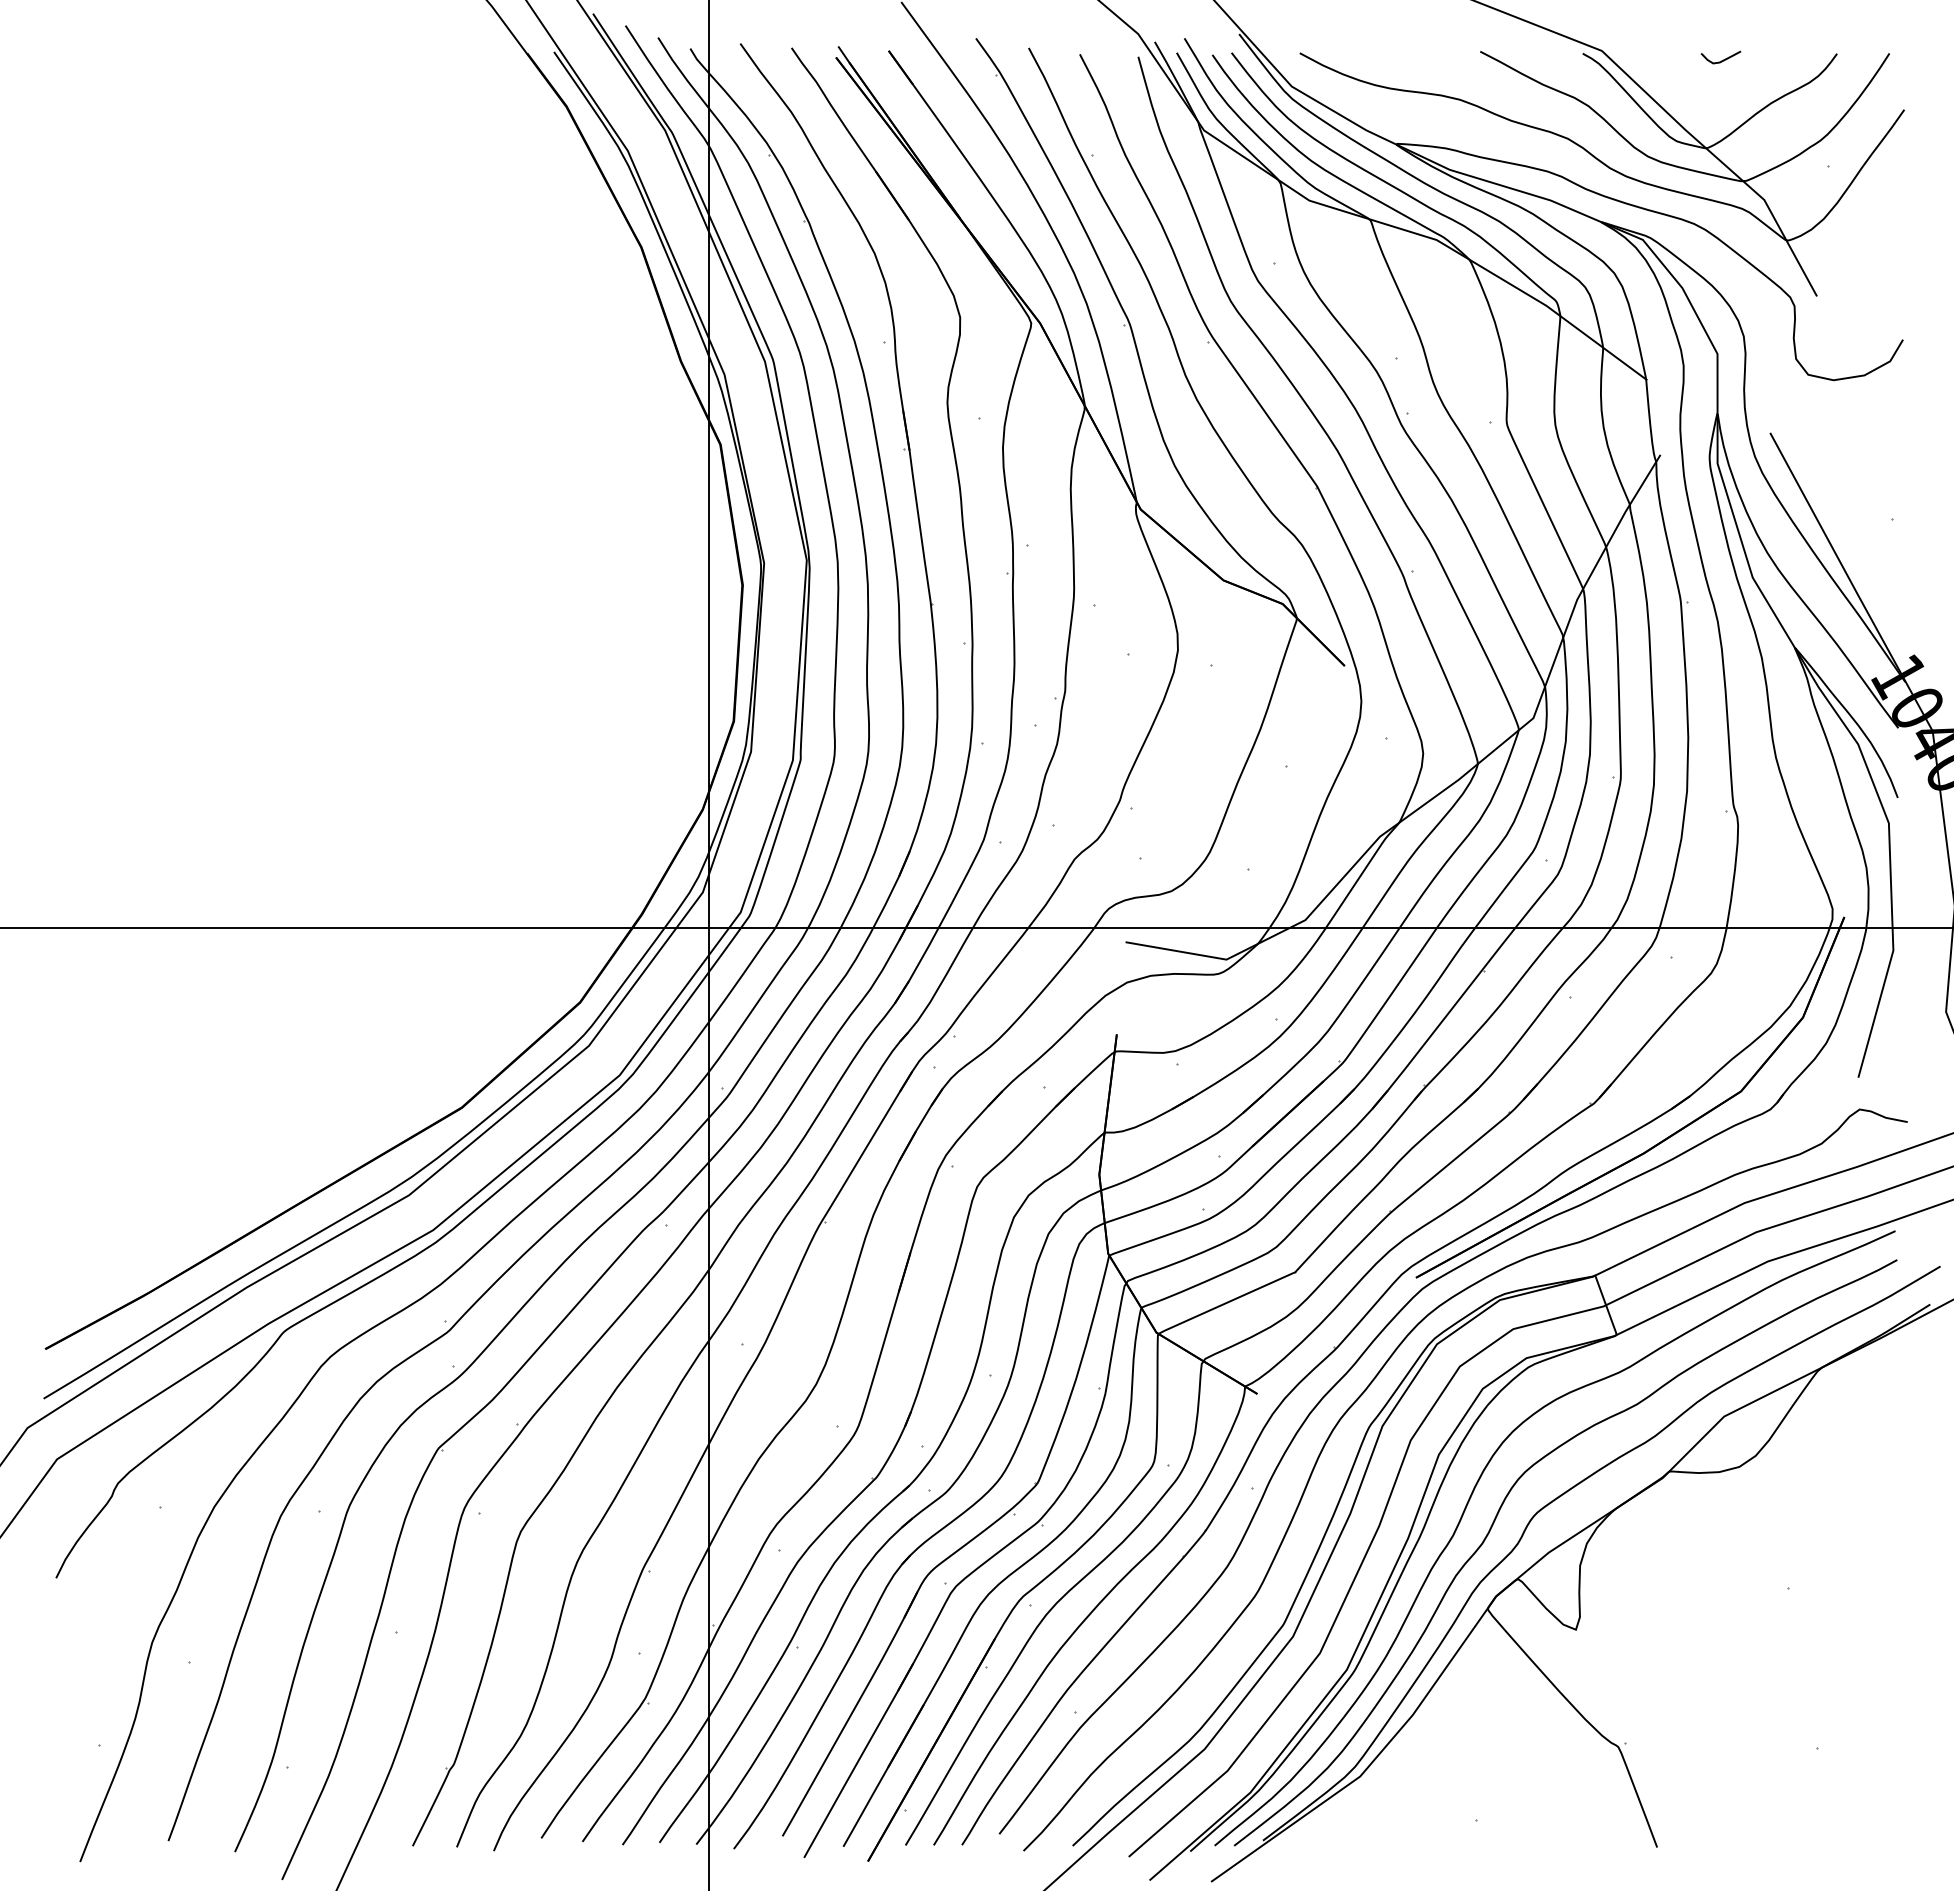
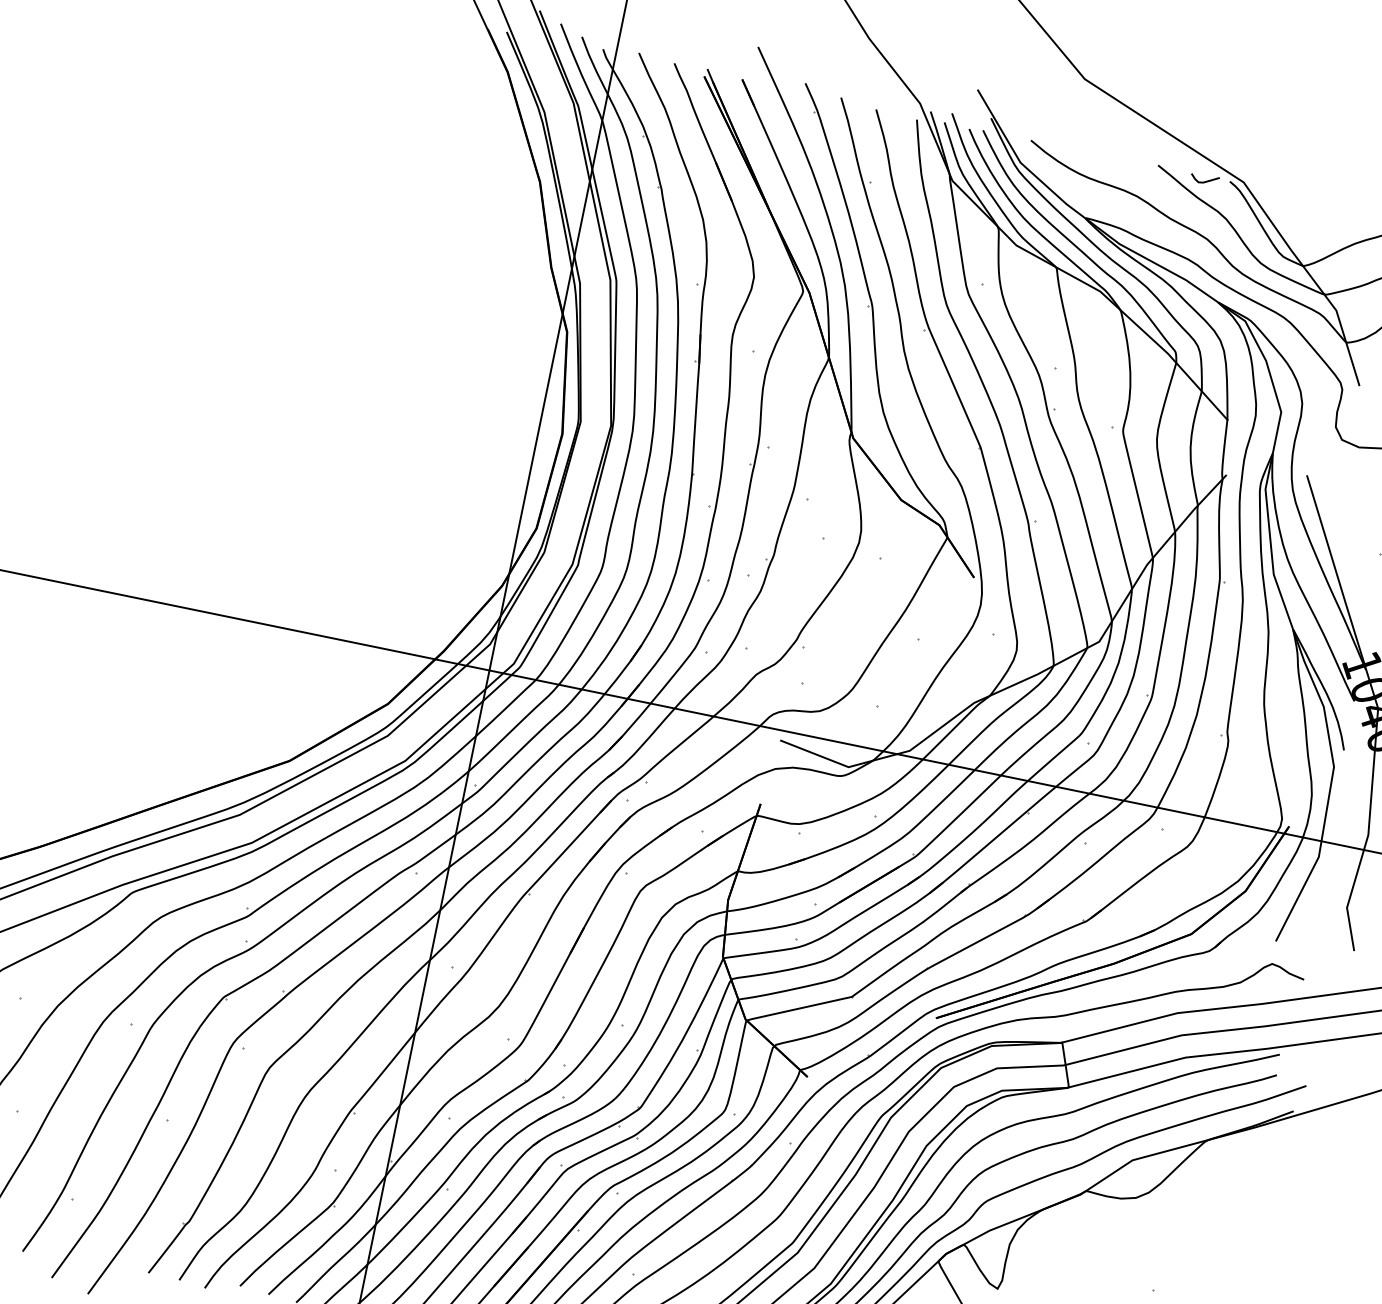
curve: (1721, 60) -> (1204, 181), moved

